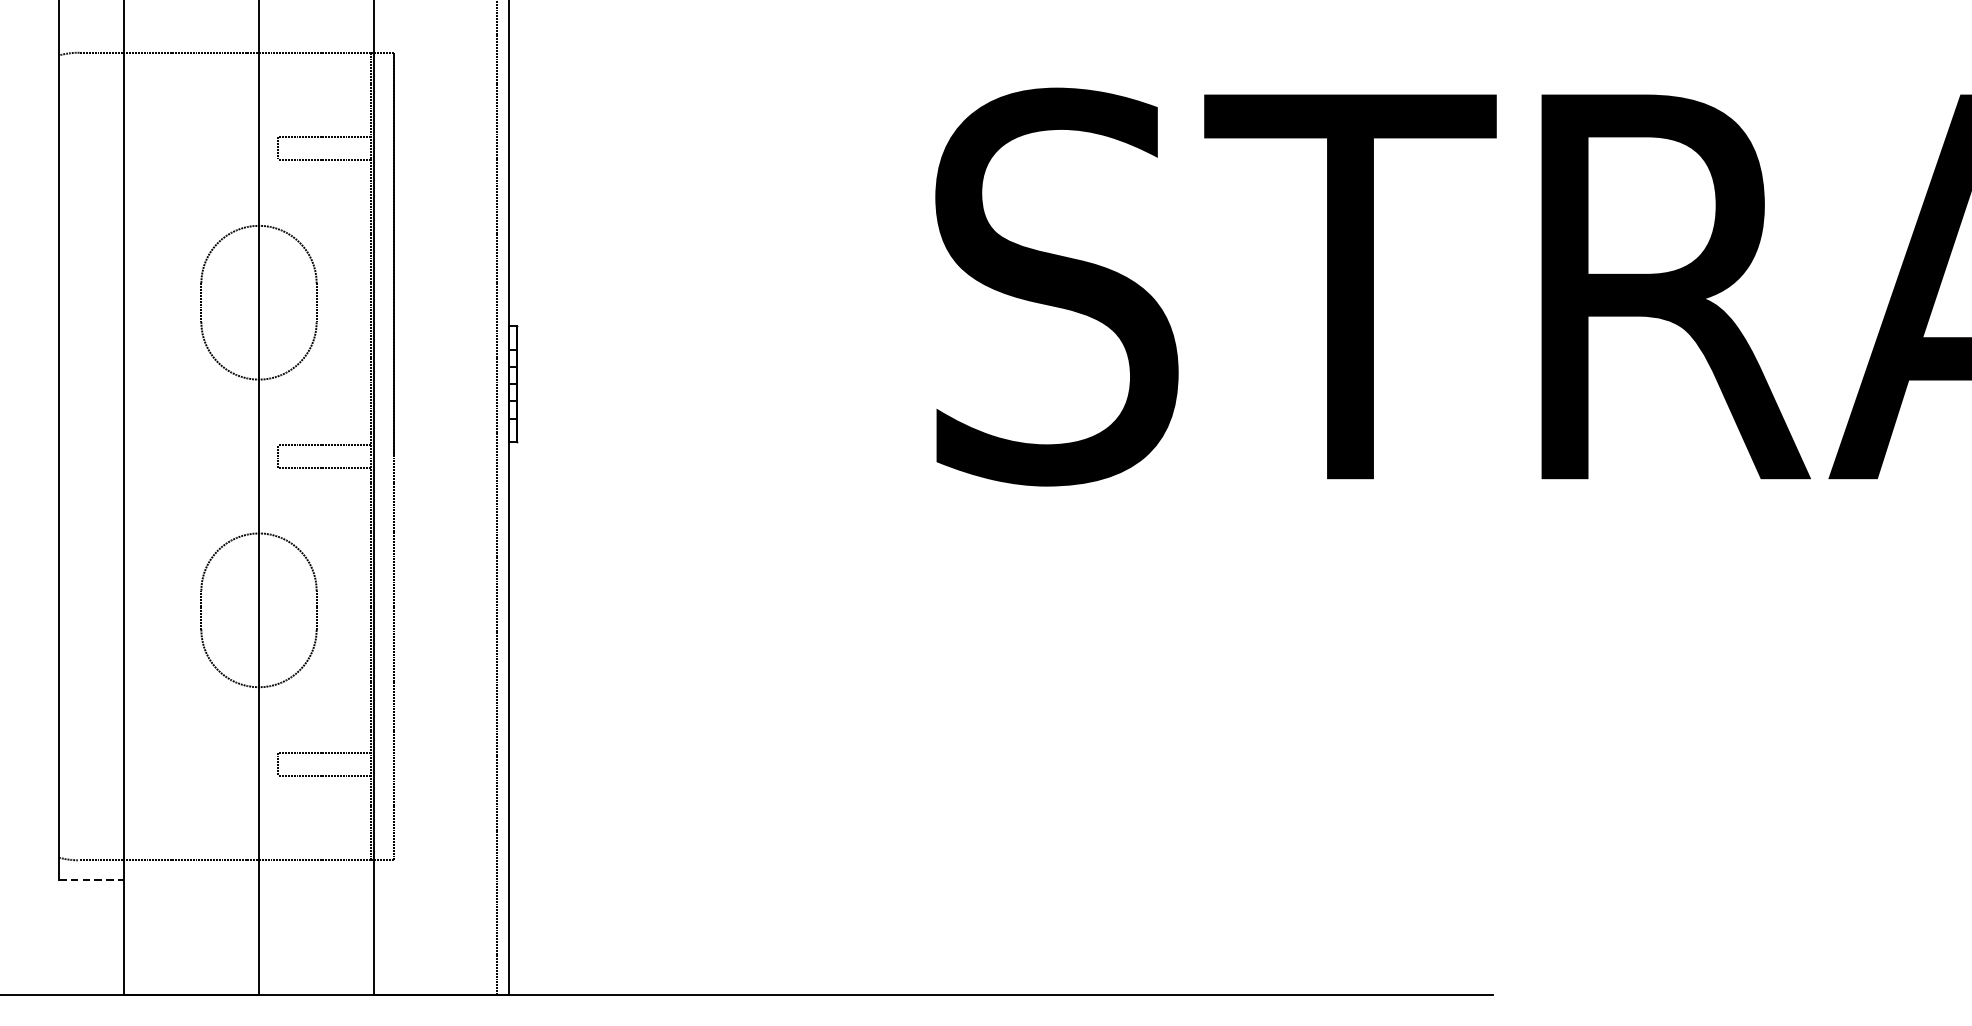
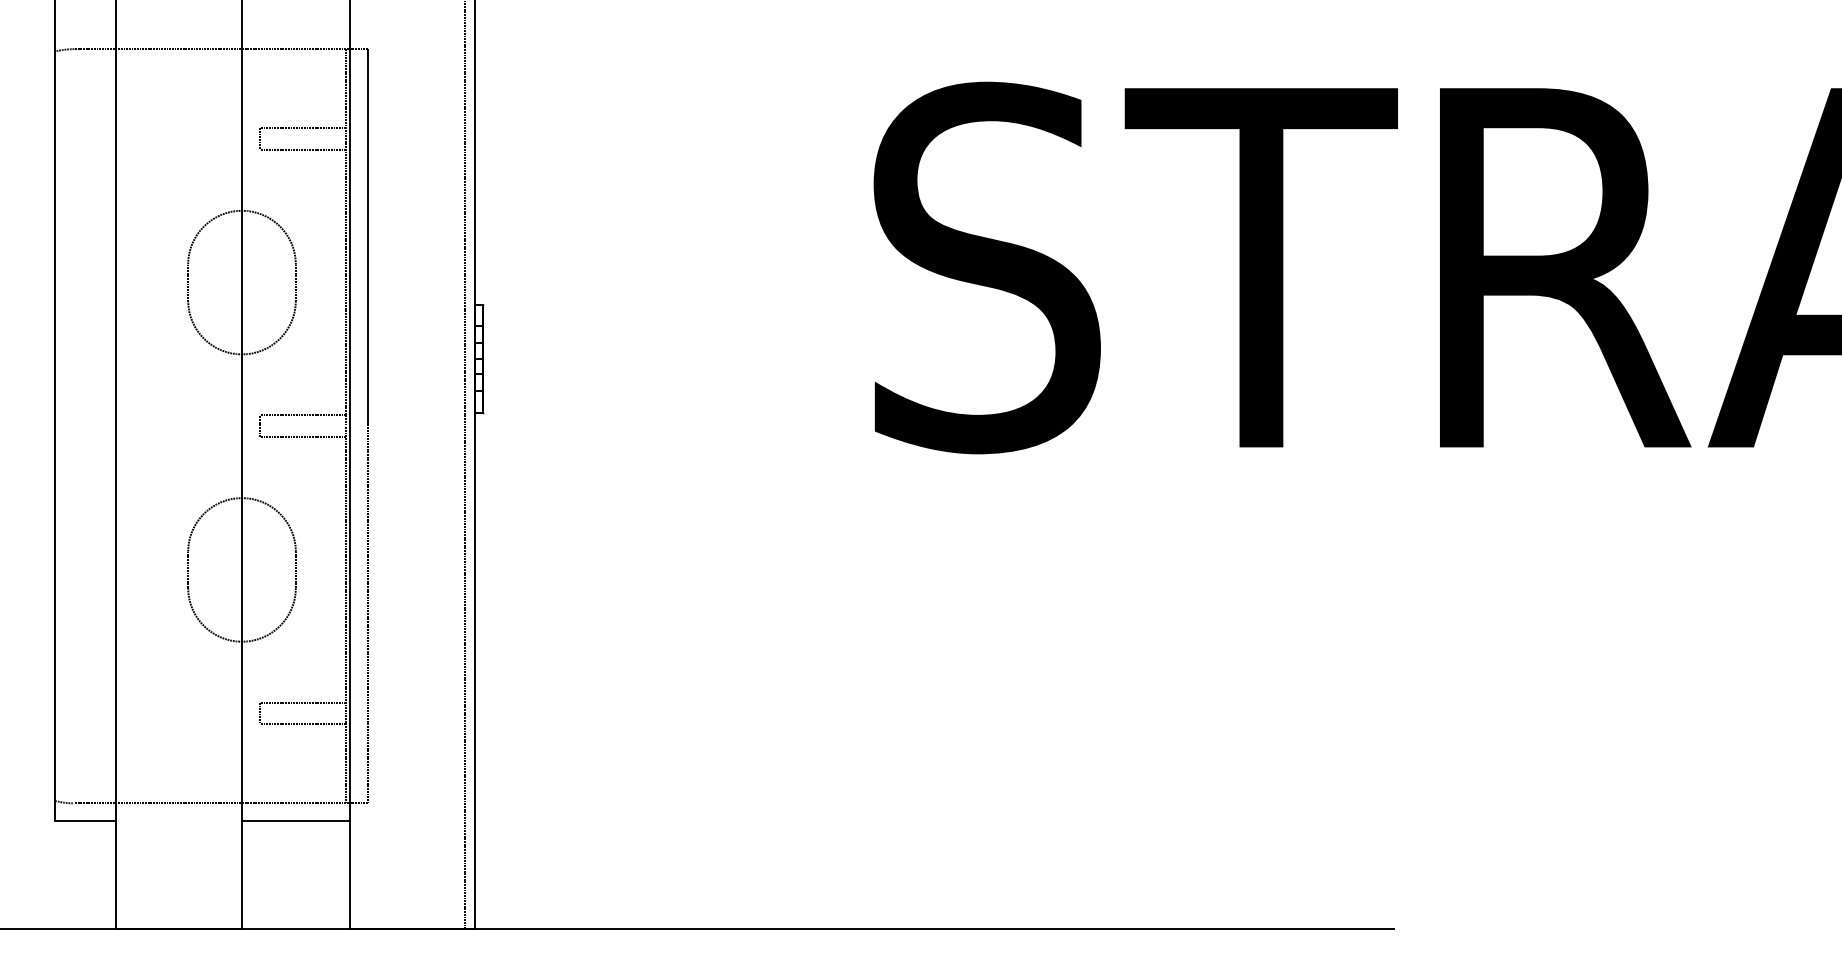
line: (91, 879) -> (85, 821), dashed -> solid
line: (316, 879) -> (295, 821), added

